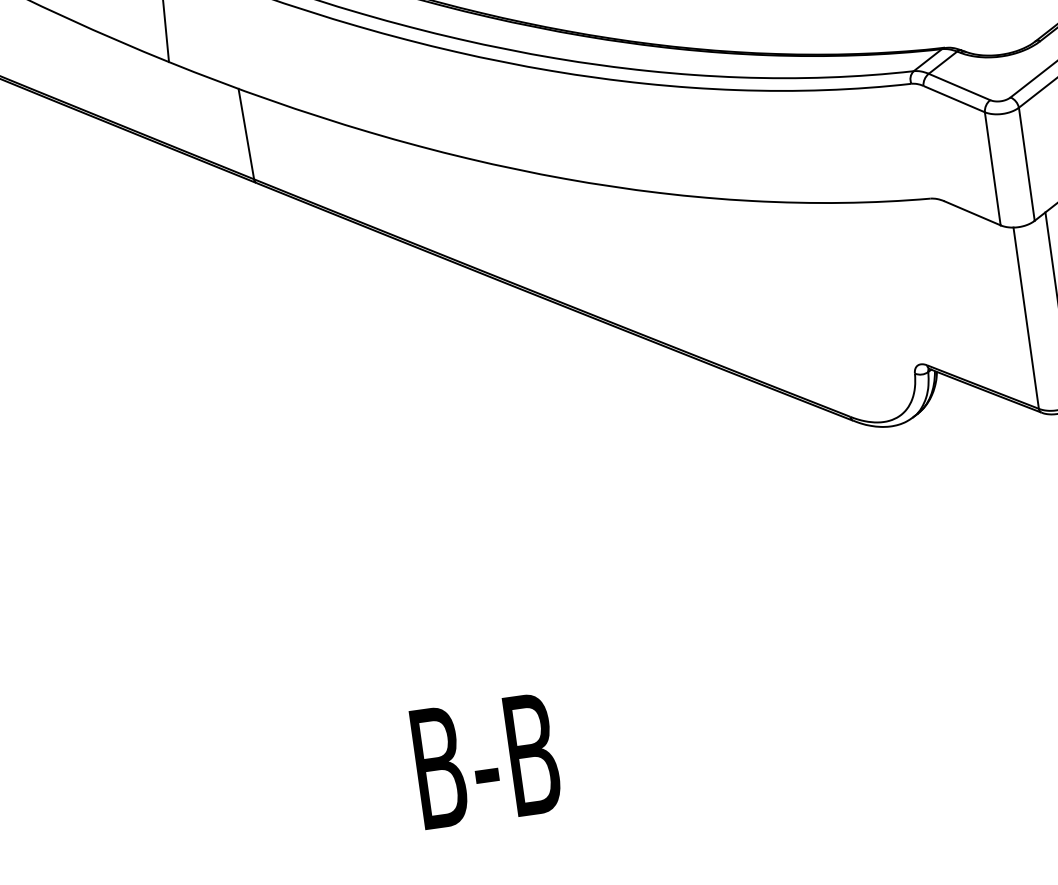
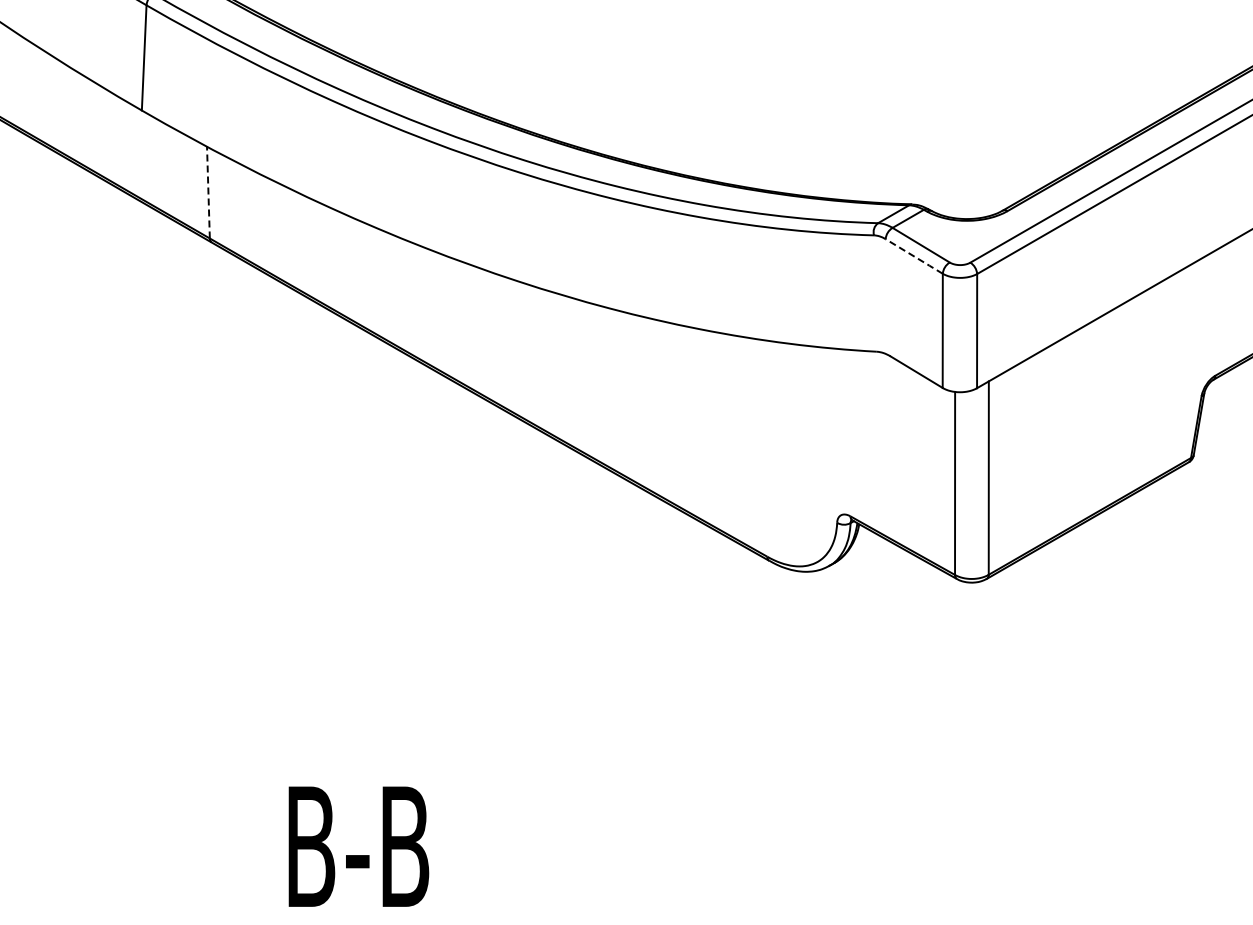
line: (954, 99) -> (914, 256), solid -> dashed
line: (246, 133) -> (208, 192), solid -> dashed

